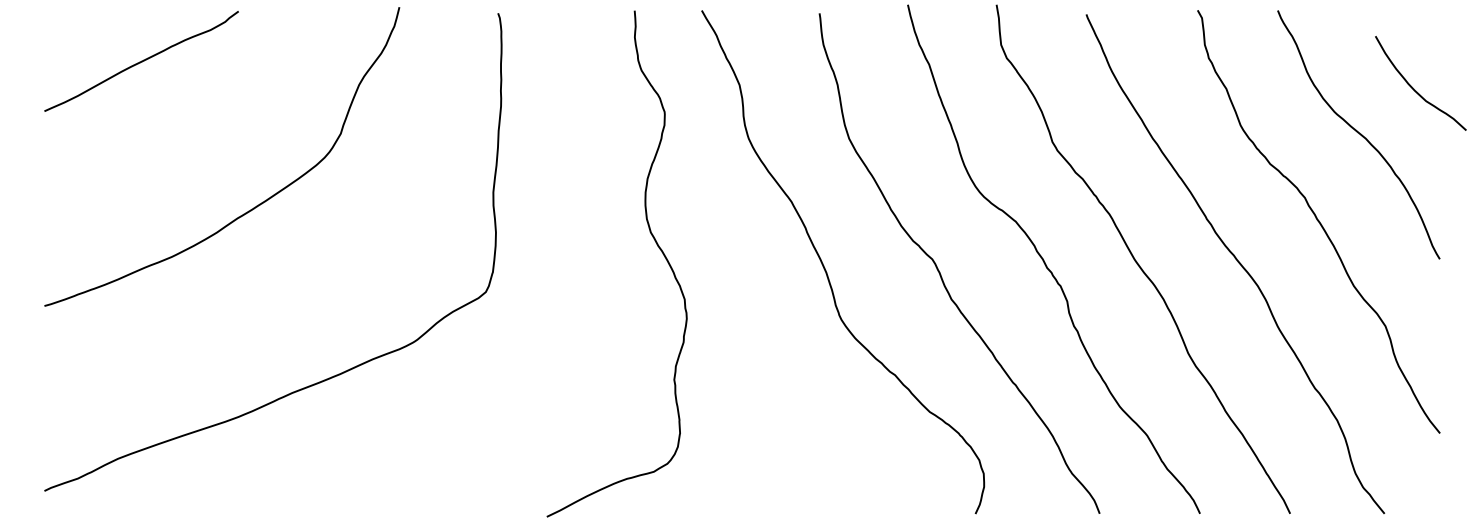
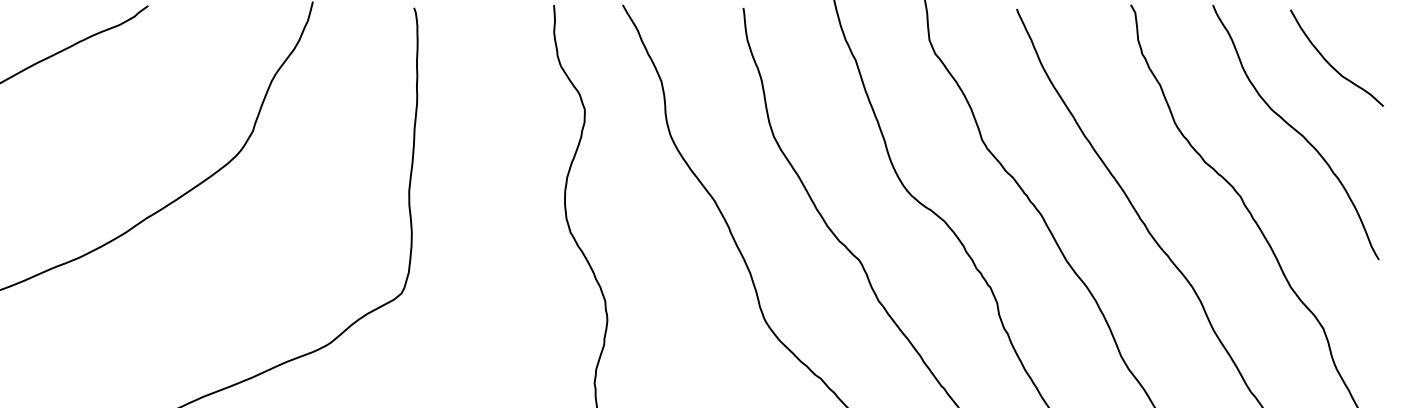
curve: (1414, 88) -> (1330, 63), moved

